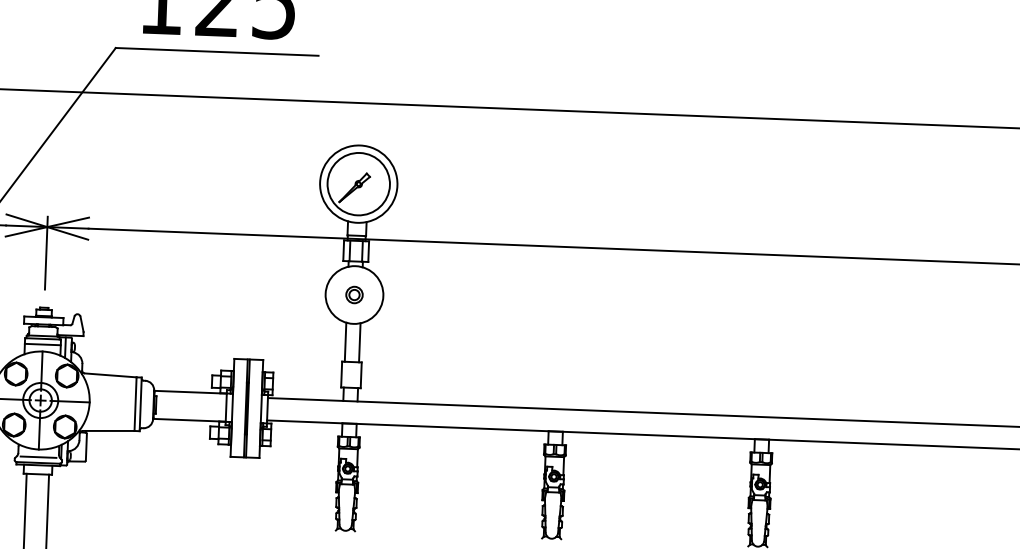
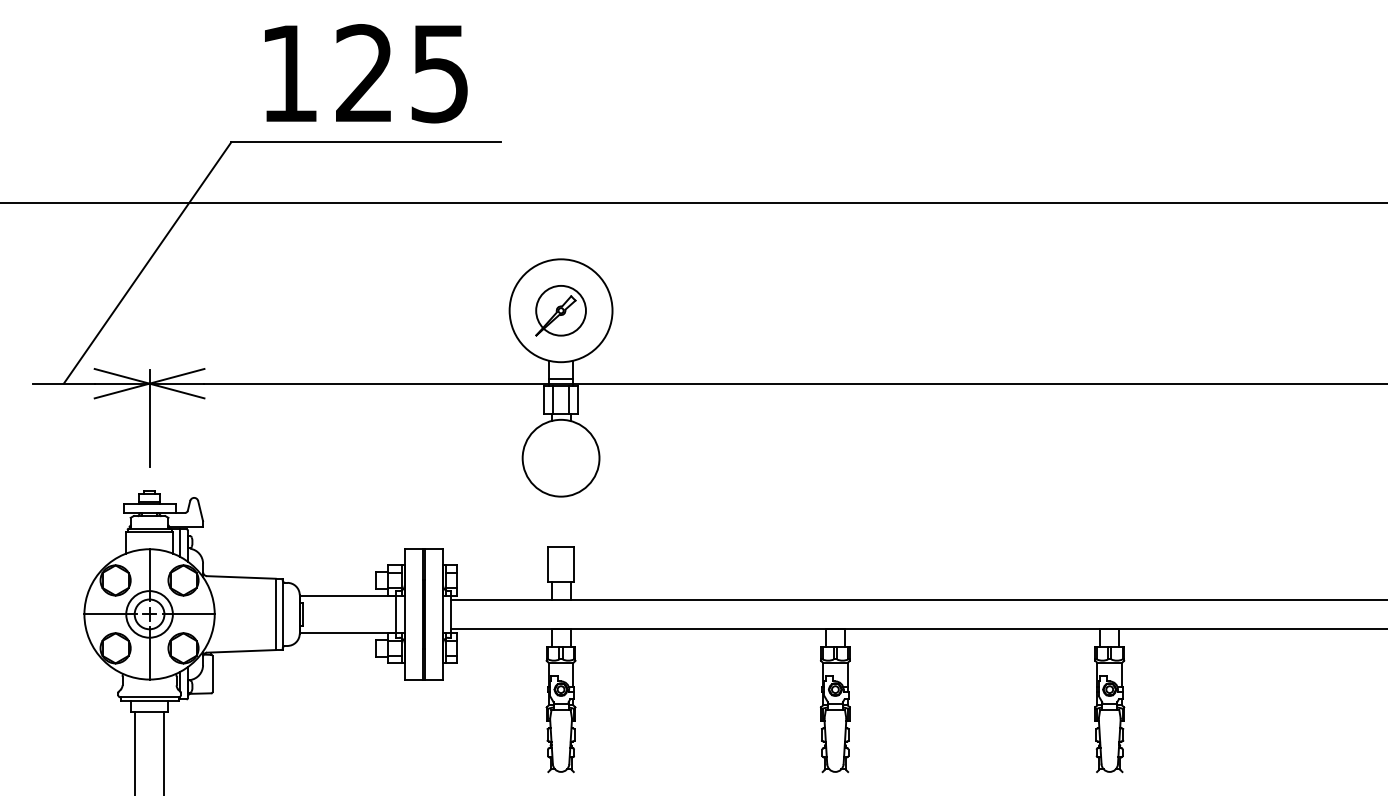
circle: (358, 183) -> (560, 310), size x0.6
part: (354, 295) -> (560, 458), removed
line: (345, 342) -> (551, 521), removed
line: (359, 342) -> (570, 521), removed
line: (42, 344) -> (149, 539), removed
line: (38, 456) -> (149, 689), removed

